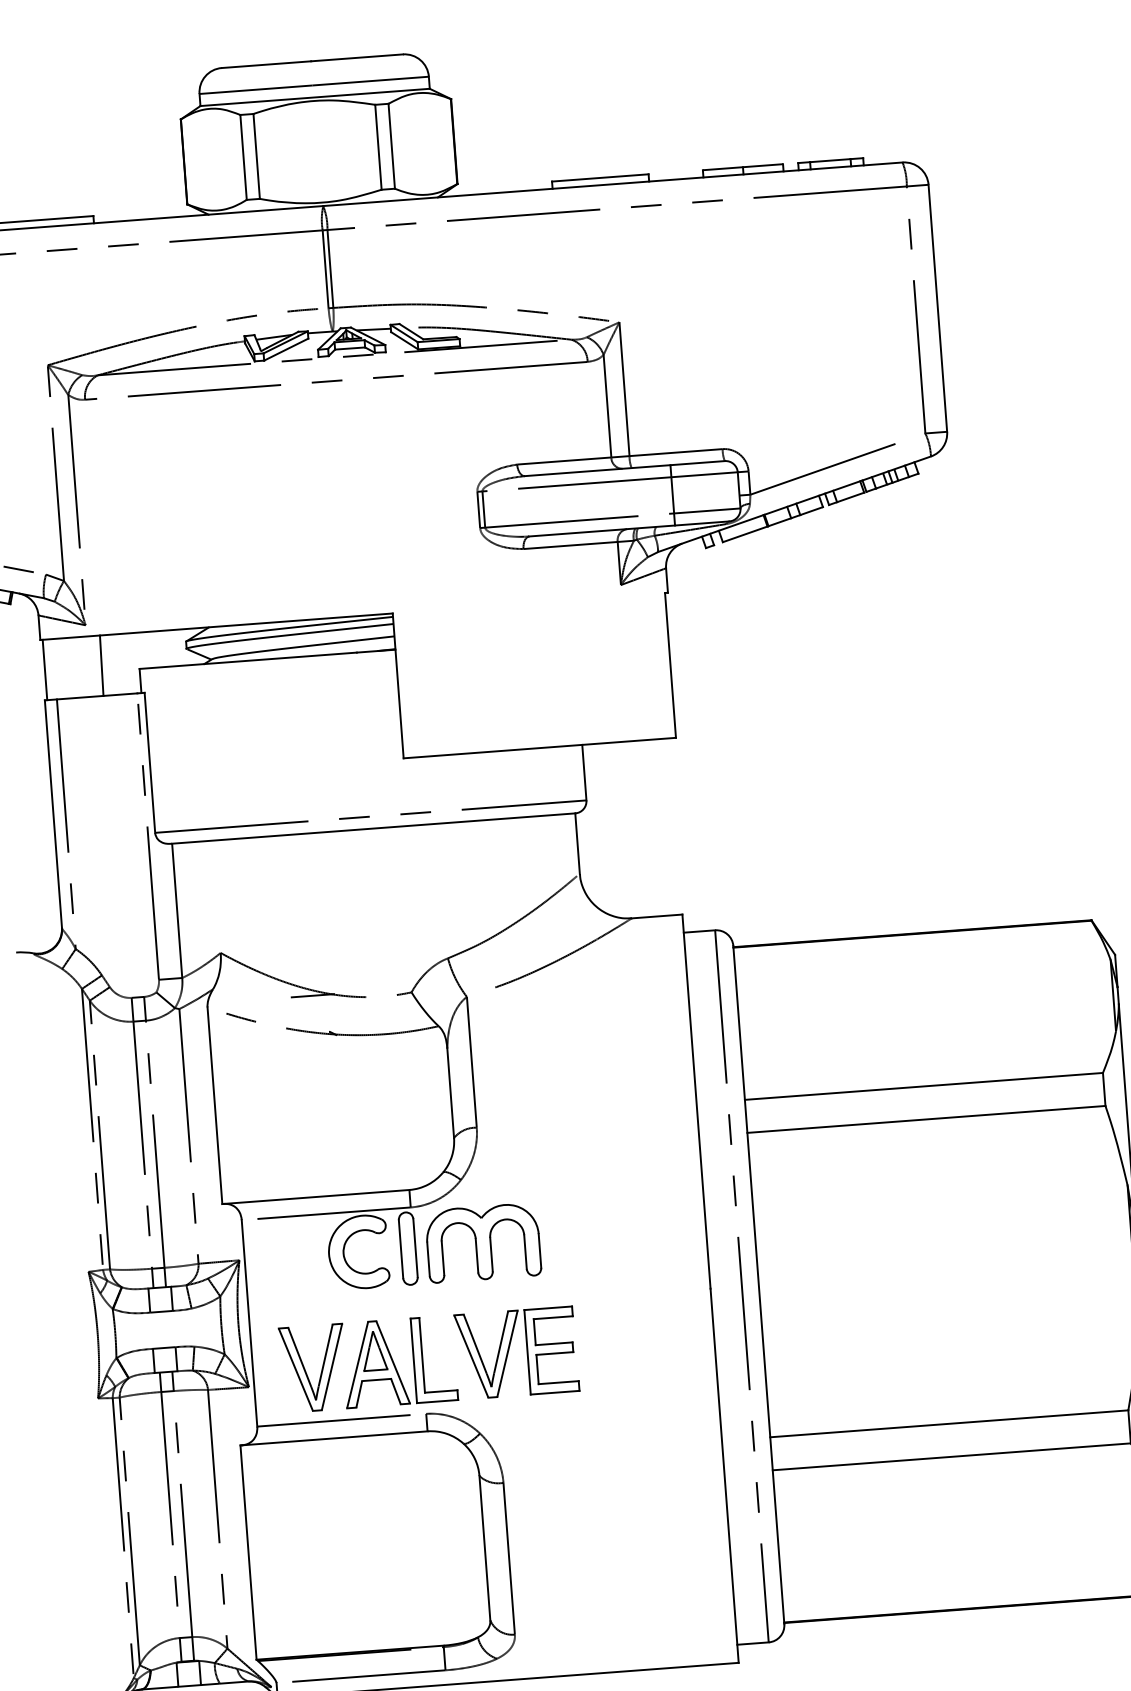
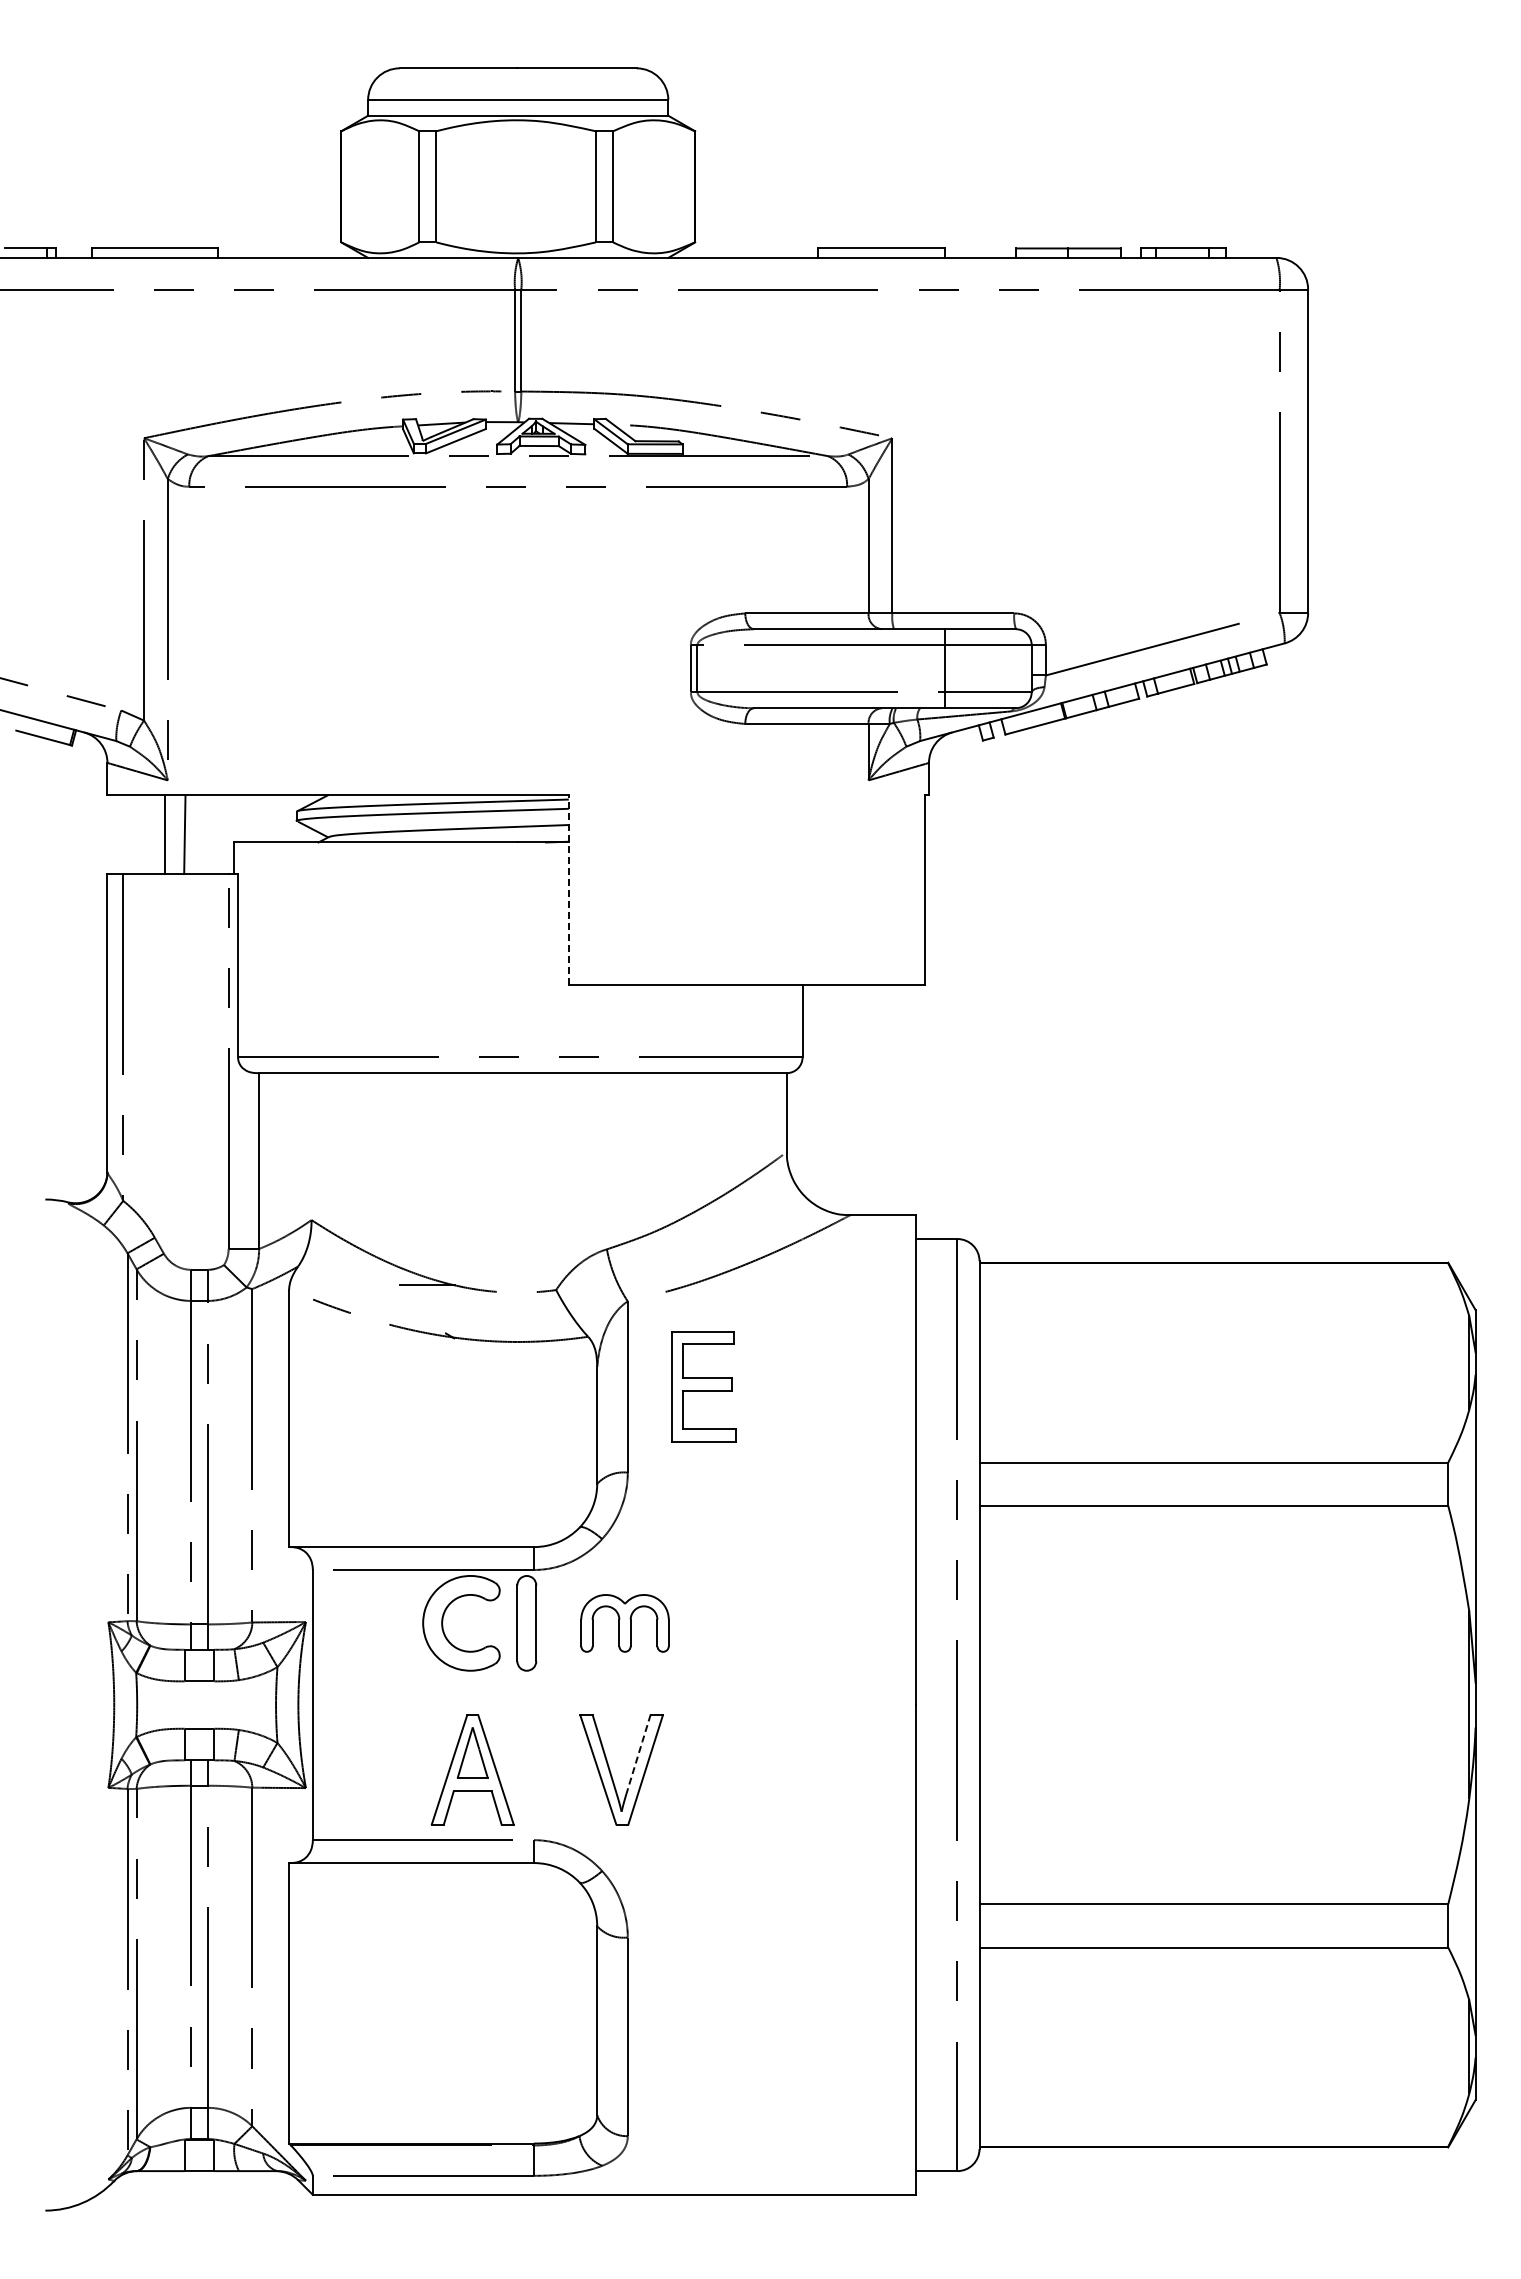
line: (44, 669) -> (164, 834), moved
line: (397, 685) -> (568, 889), solid -> dashed
part: (482, 1243) -> (624, 1623), size x0.6
line: (501, 1342) -> (638, 1754), solid -> dashed
part: (551, 1350) -> (703, 1386), moved
part: (422, 1359) -> (534, 1769), removed
part: (305, 1370) -> (381, 1771), removed

